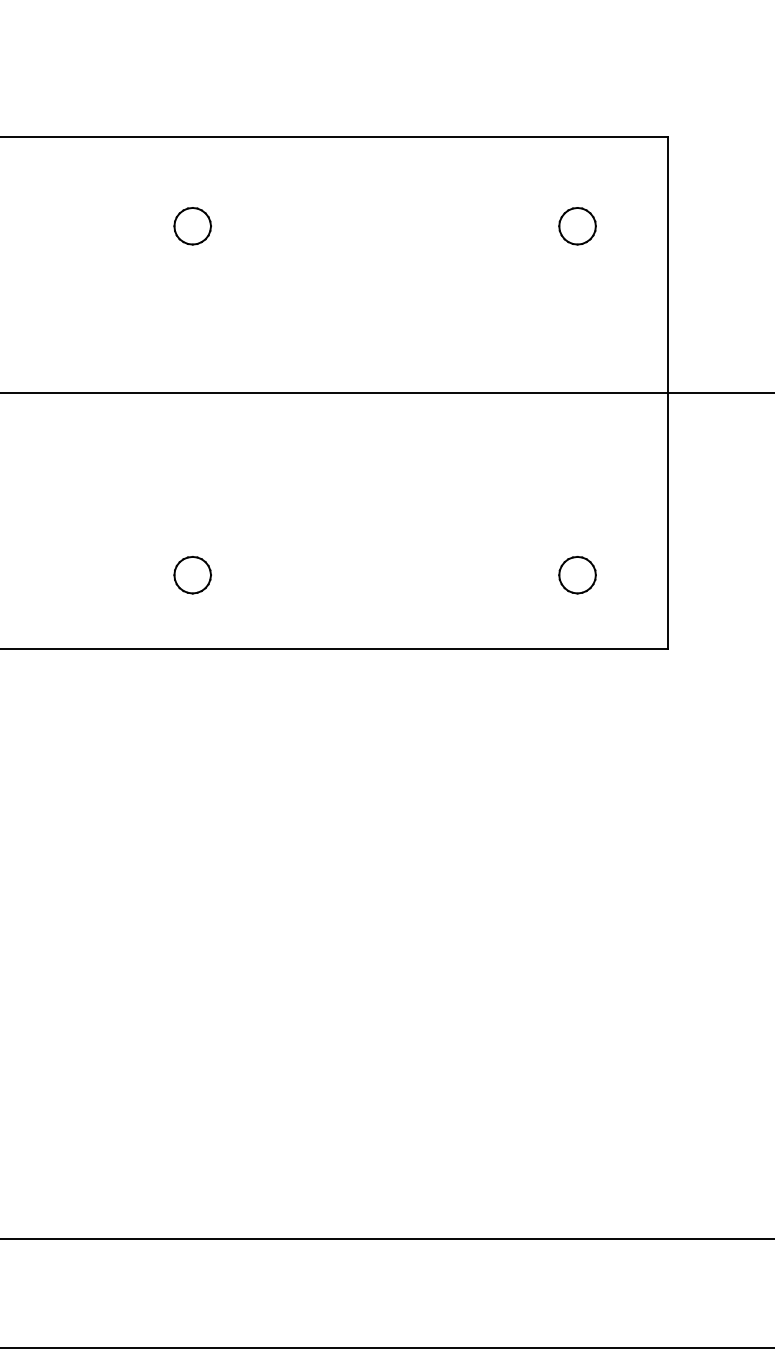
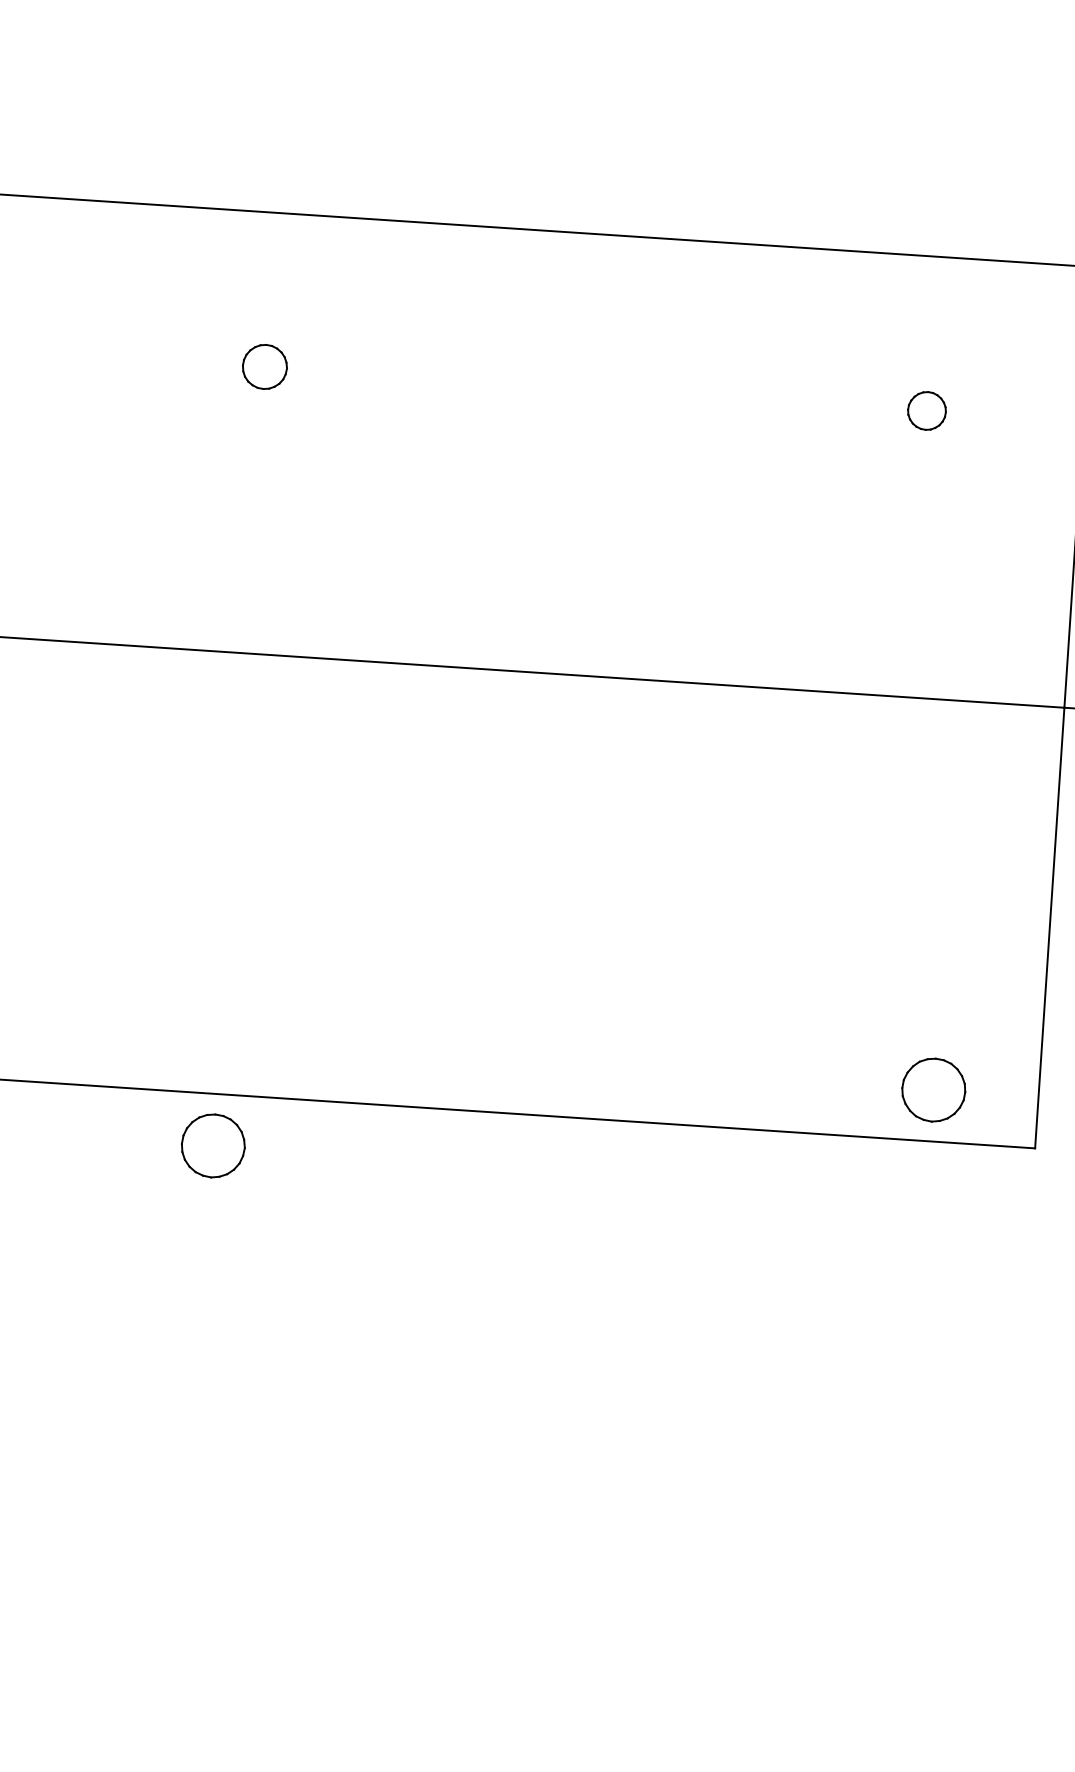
part: (192, 226) -> (264, 367), size x0.7
part: (577, 226) -> (926, 411), size x0.6
part: (192, 575) -> (212, 1146), moved
part: (577, 575) -> (933, 1090), moved

